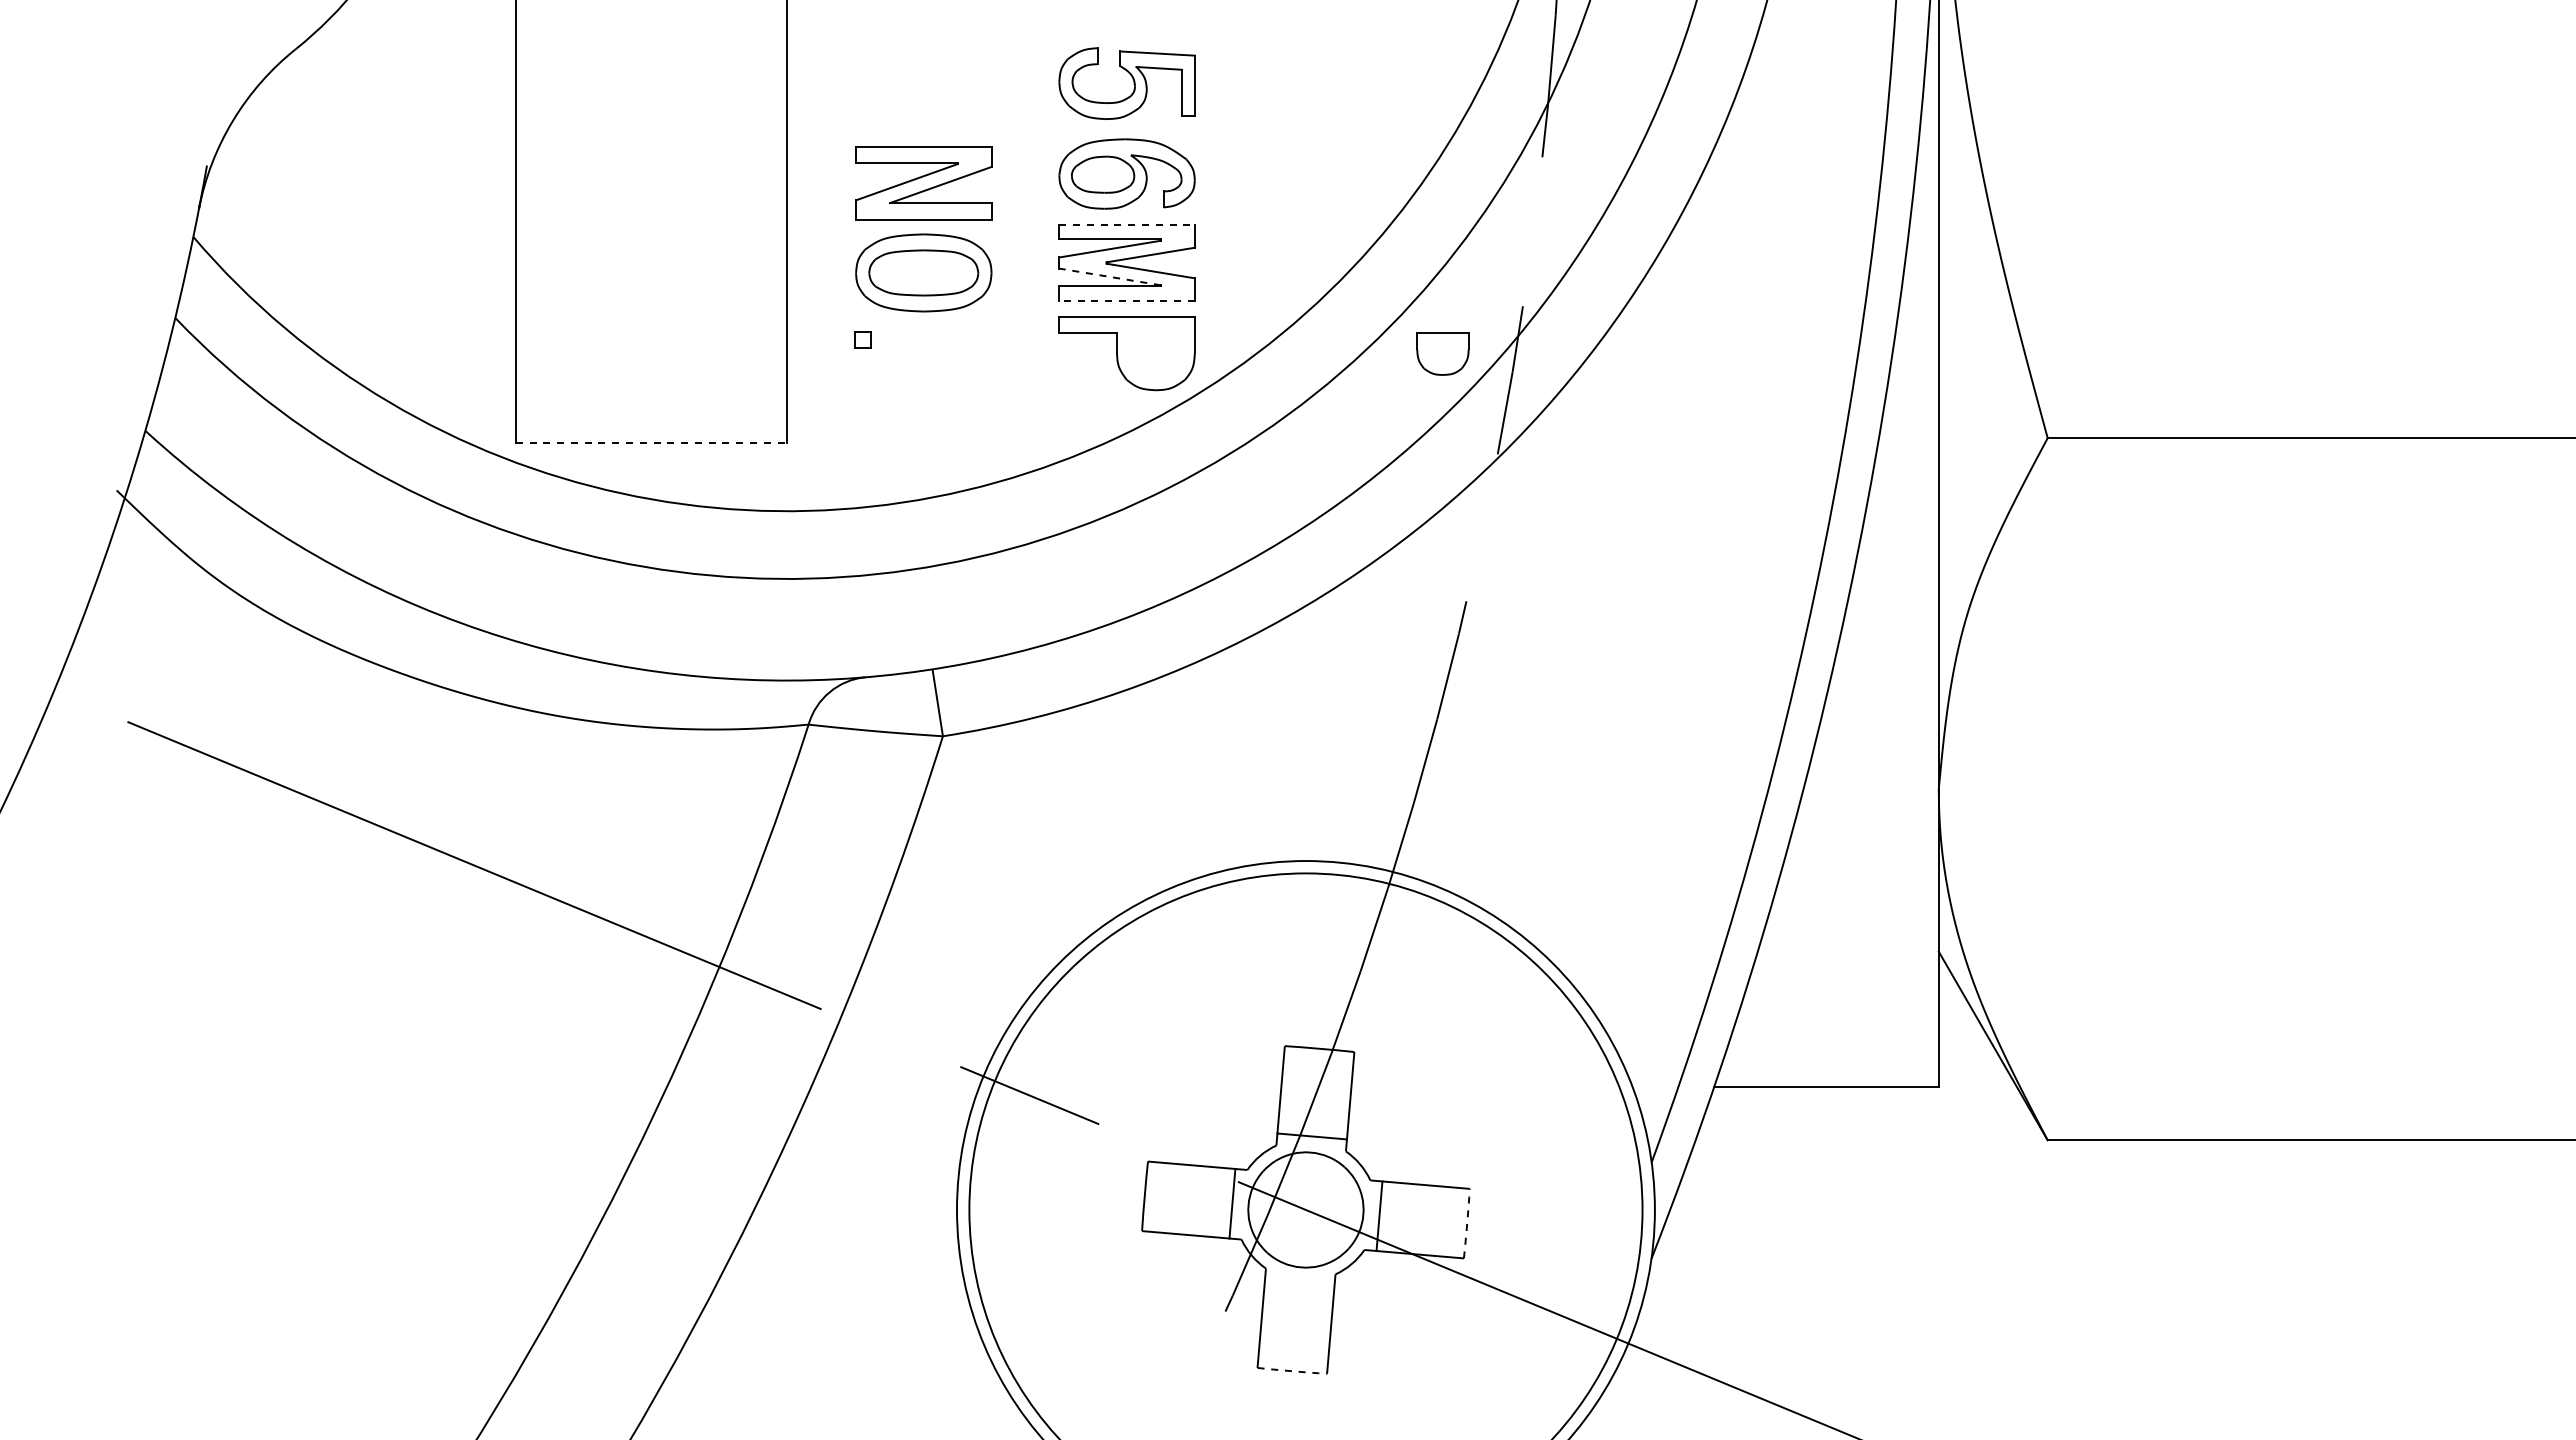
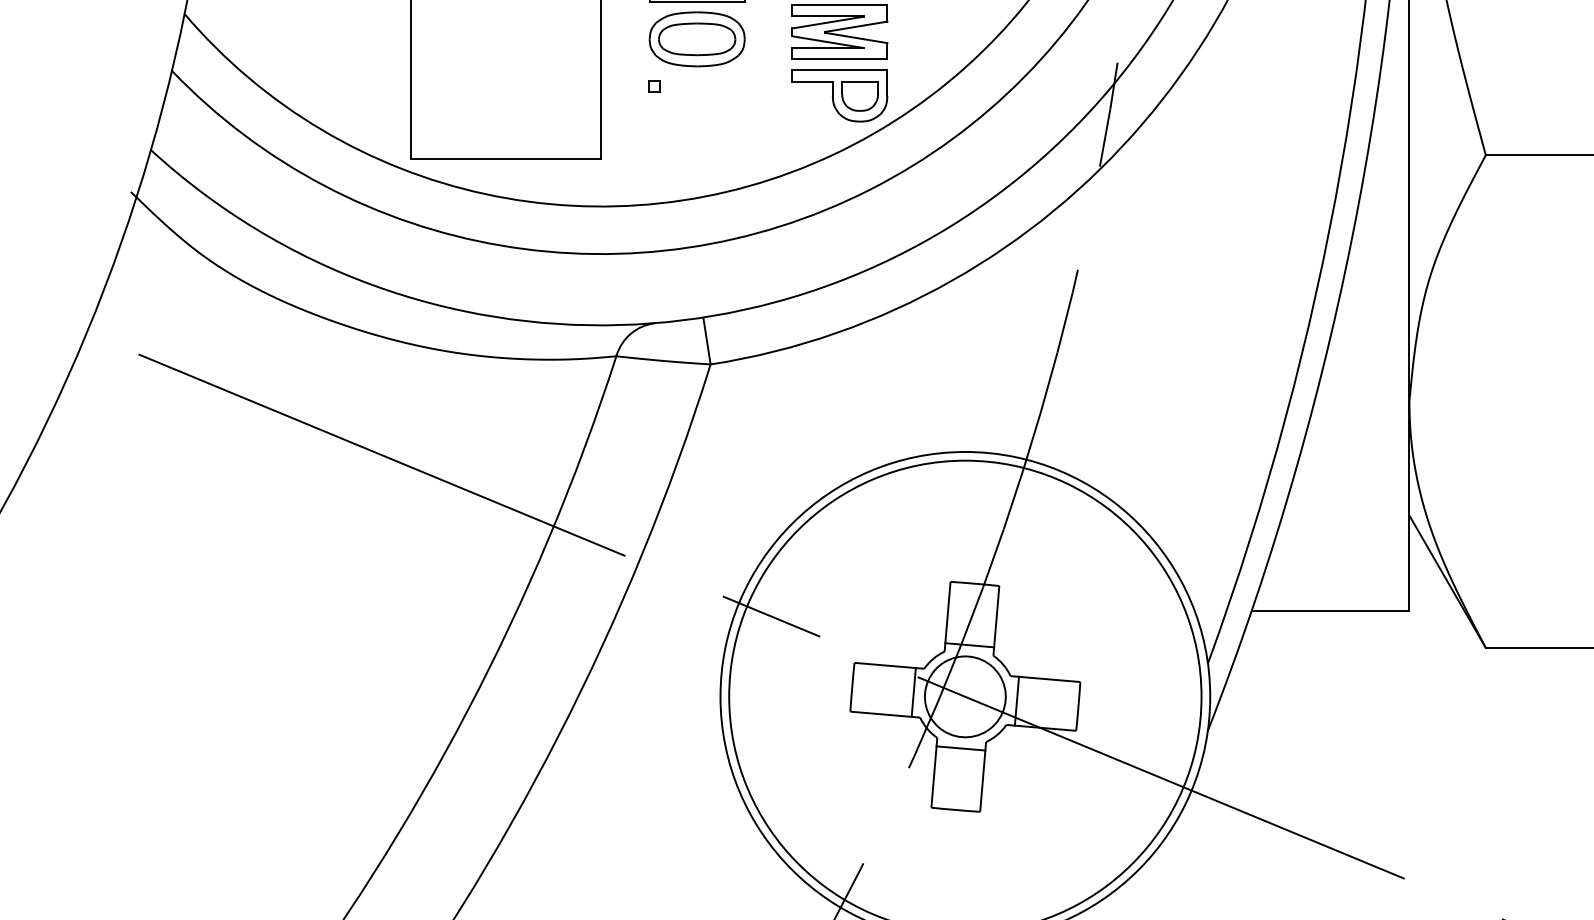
line: (1127, 224) -> (840, 5), dashed -> solid
line: (1109, 276) -> (827, 41), dashed -> solid
line: (1127, 300) -> (840, 58), dashed -> solid
part: (1442, 353) -> (859, 95), moved
line: (651, 443) -> (506, 159), dashed -> solid
arc: (1467, 1223) -> (1078, 706), dashed -> solid
line: (1299, 1283) -> (960, 748), added
arc: (1292, 1371) -> (955, 810), dashed -> solid

